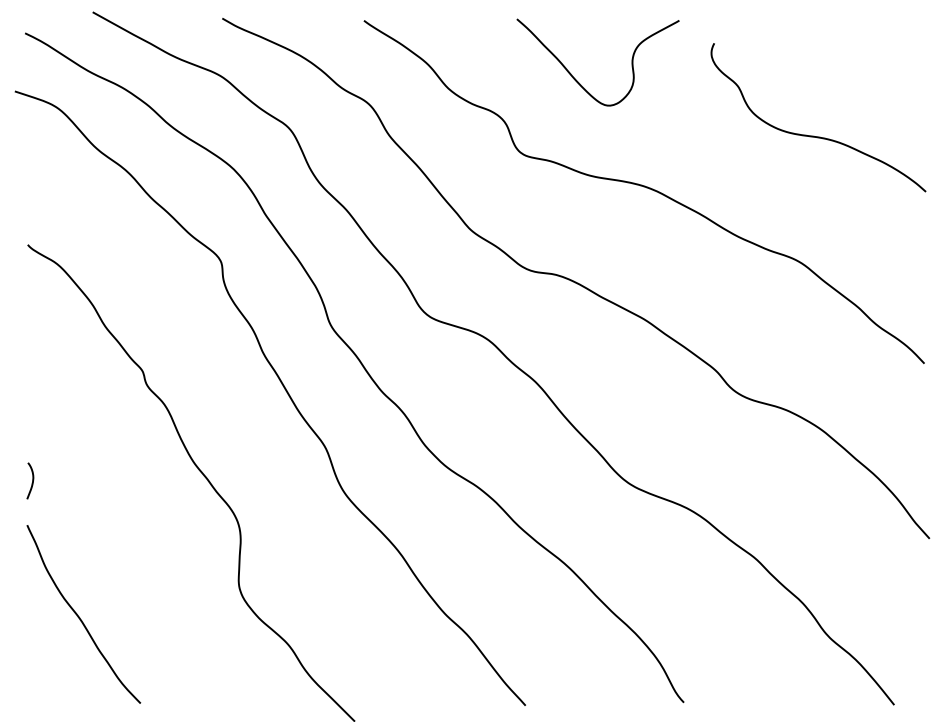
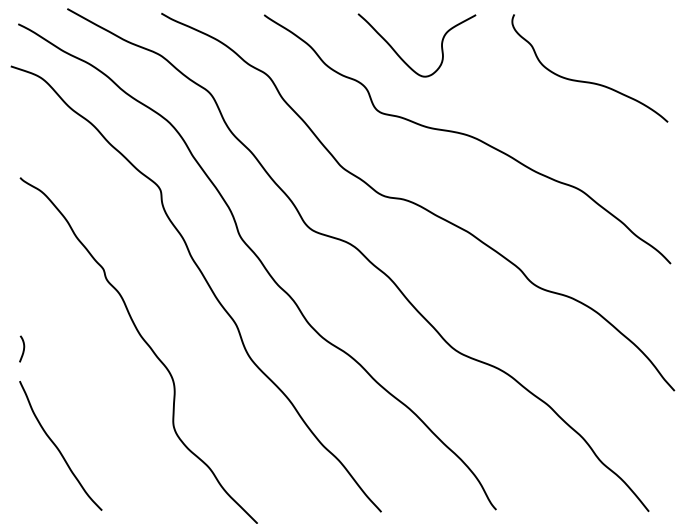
curve: (578, 80) -> (402, 58), moved
curve: (817, 135) -> (589, 81), moved

